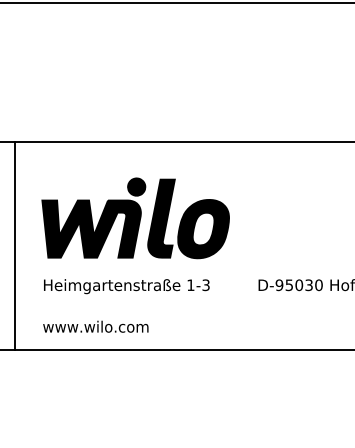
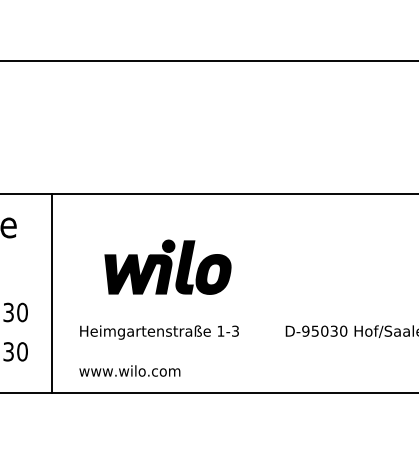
part: (135, 218) -> (167, 267), size x0.7

